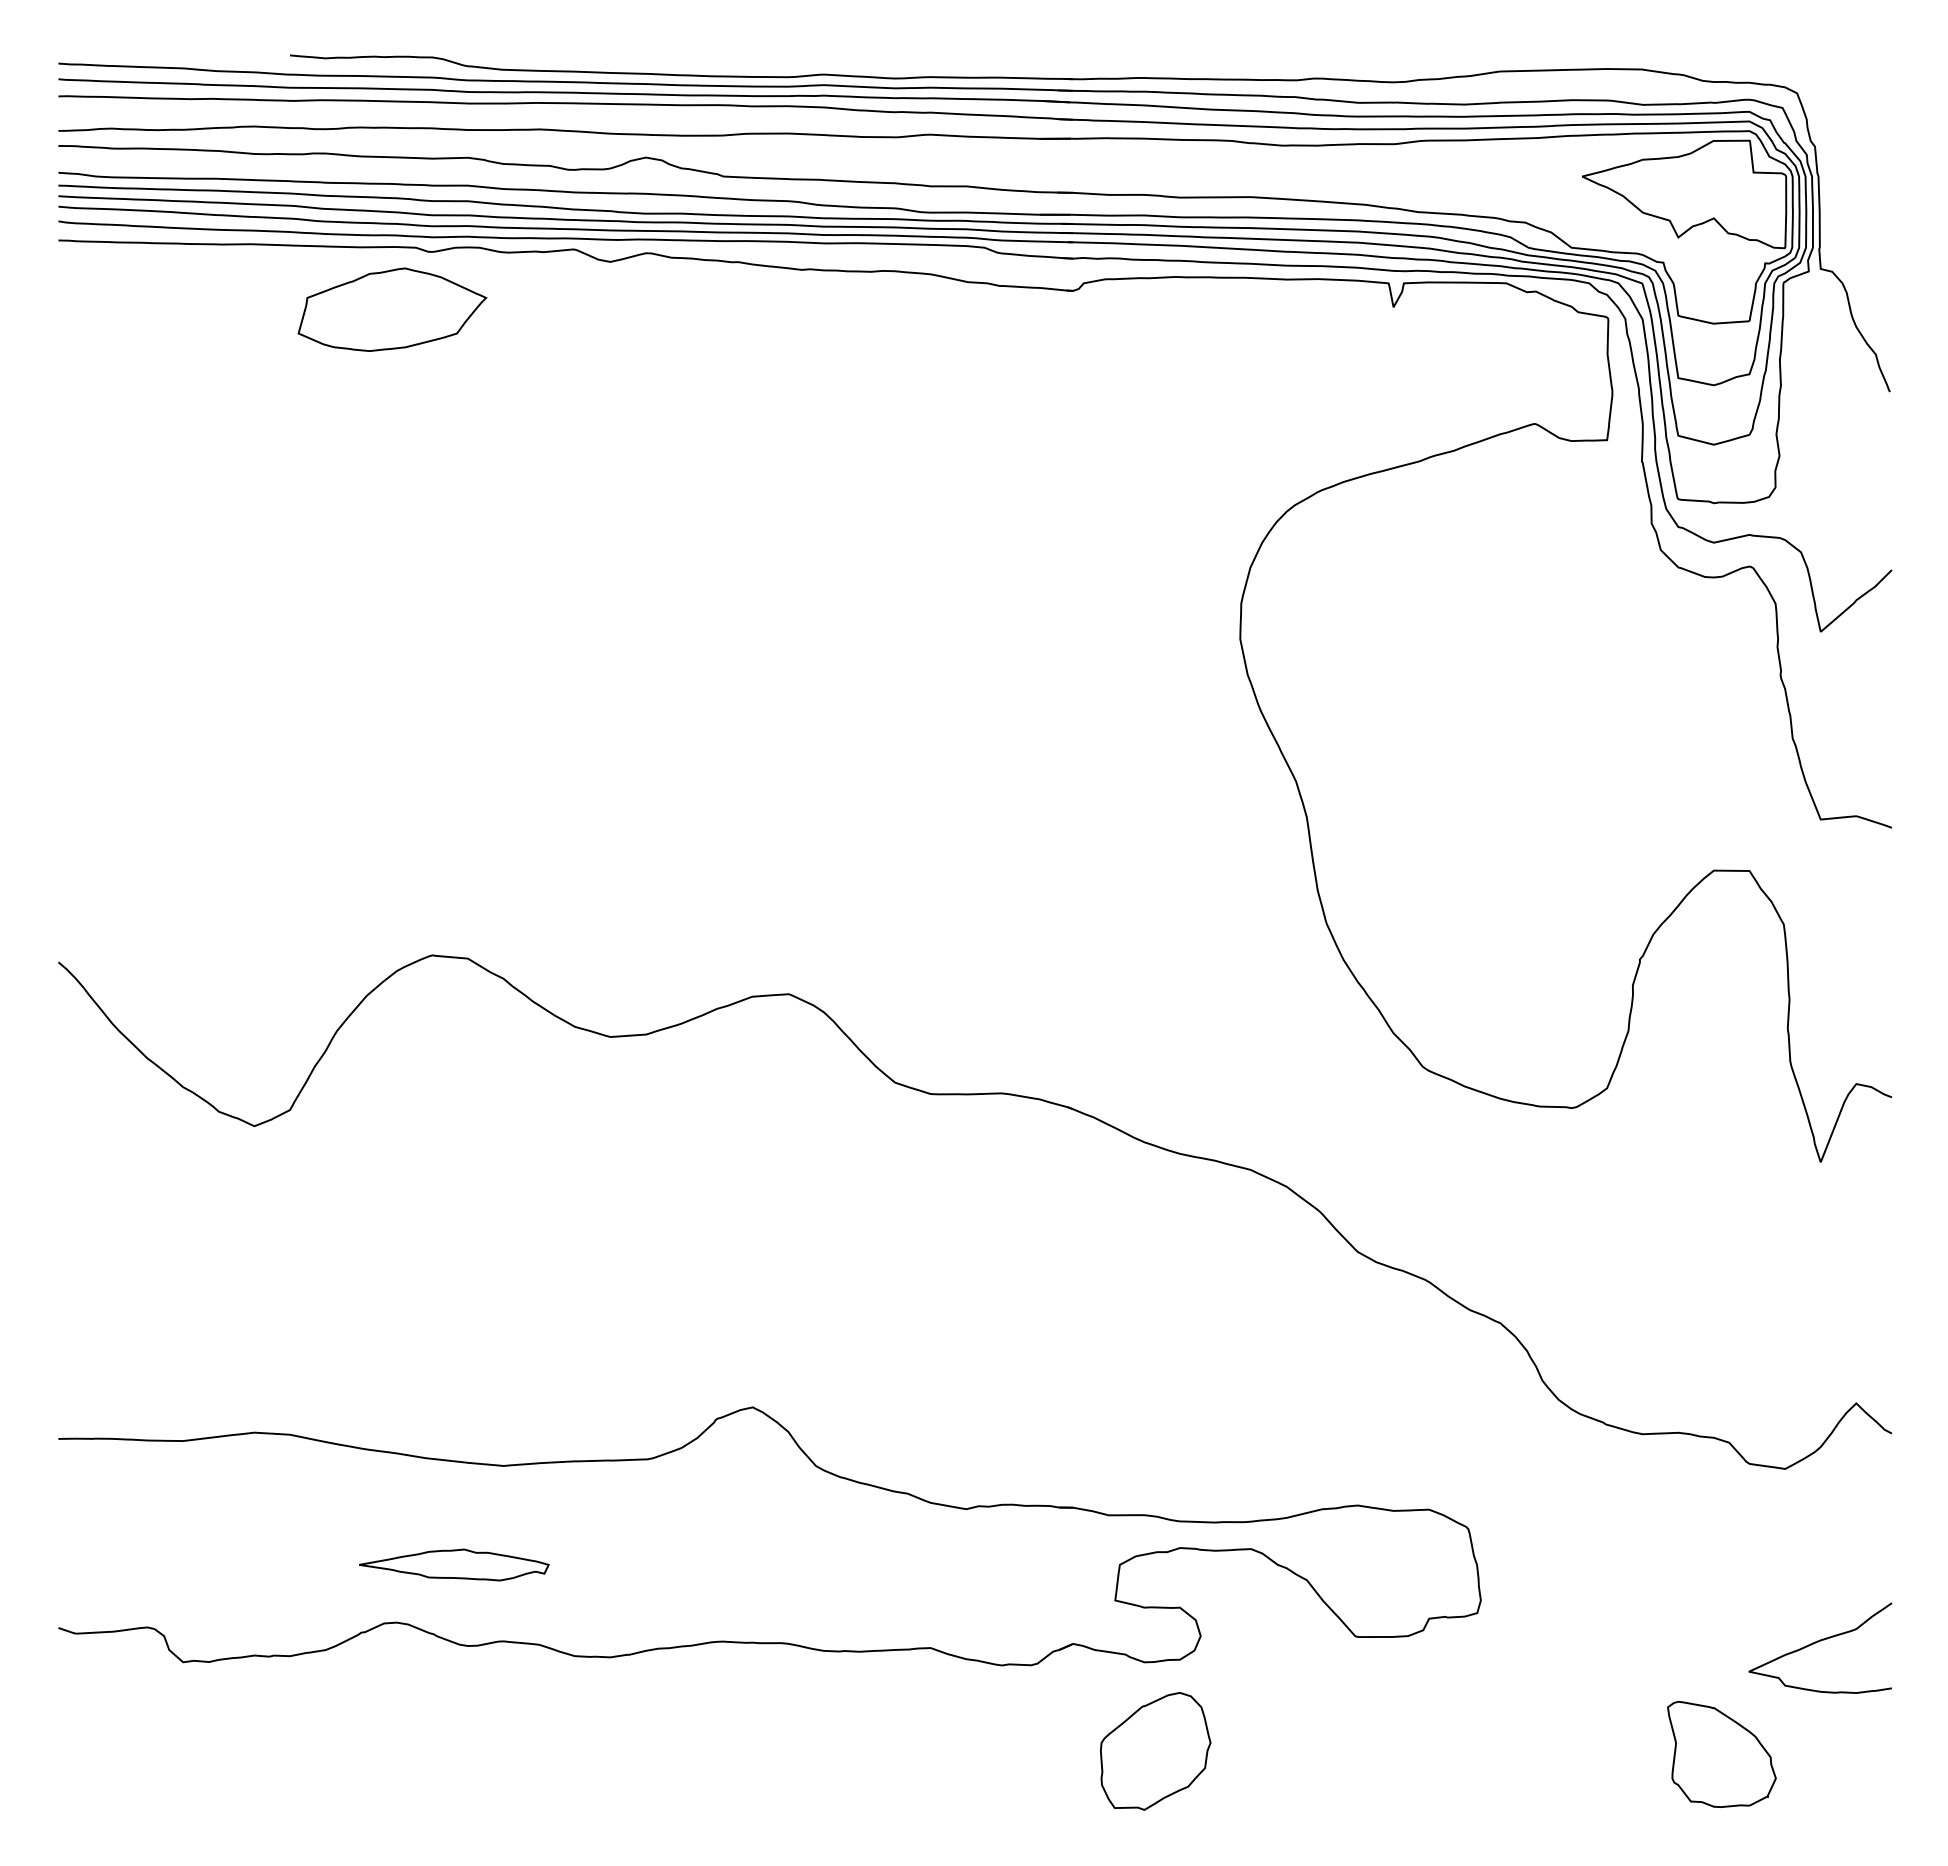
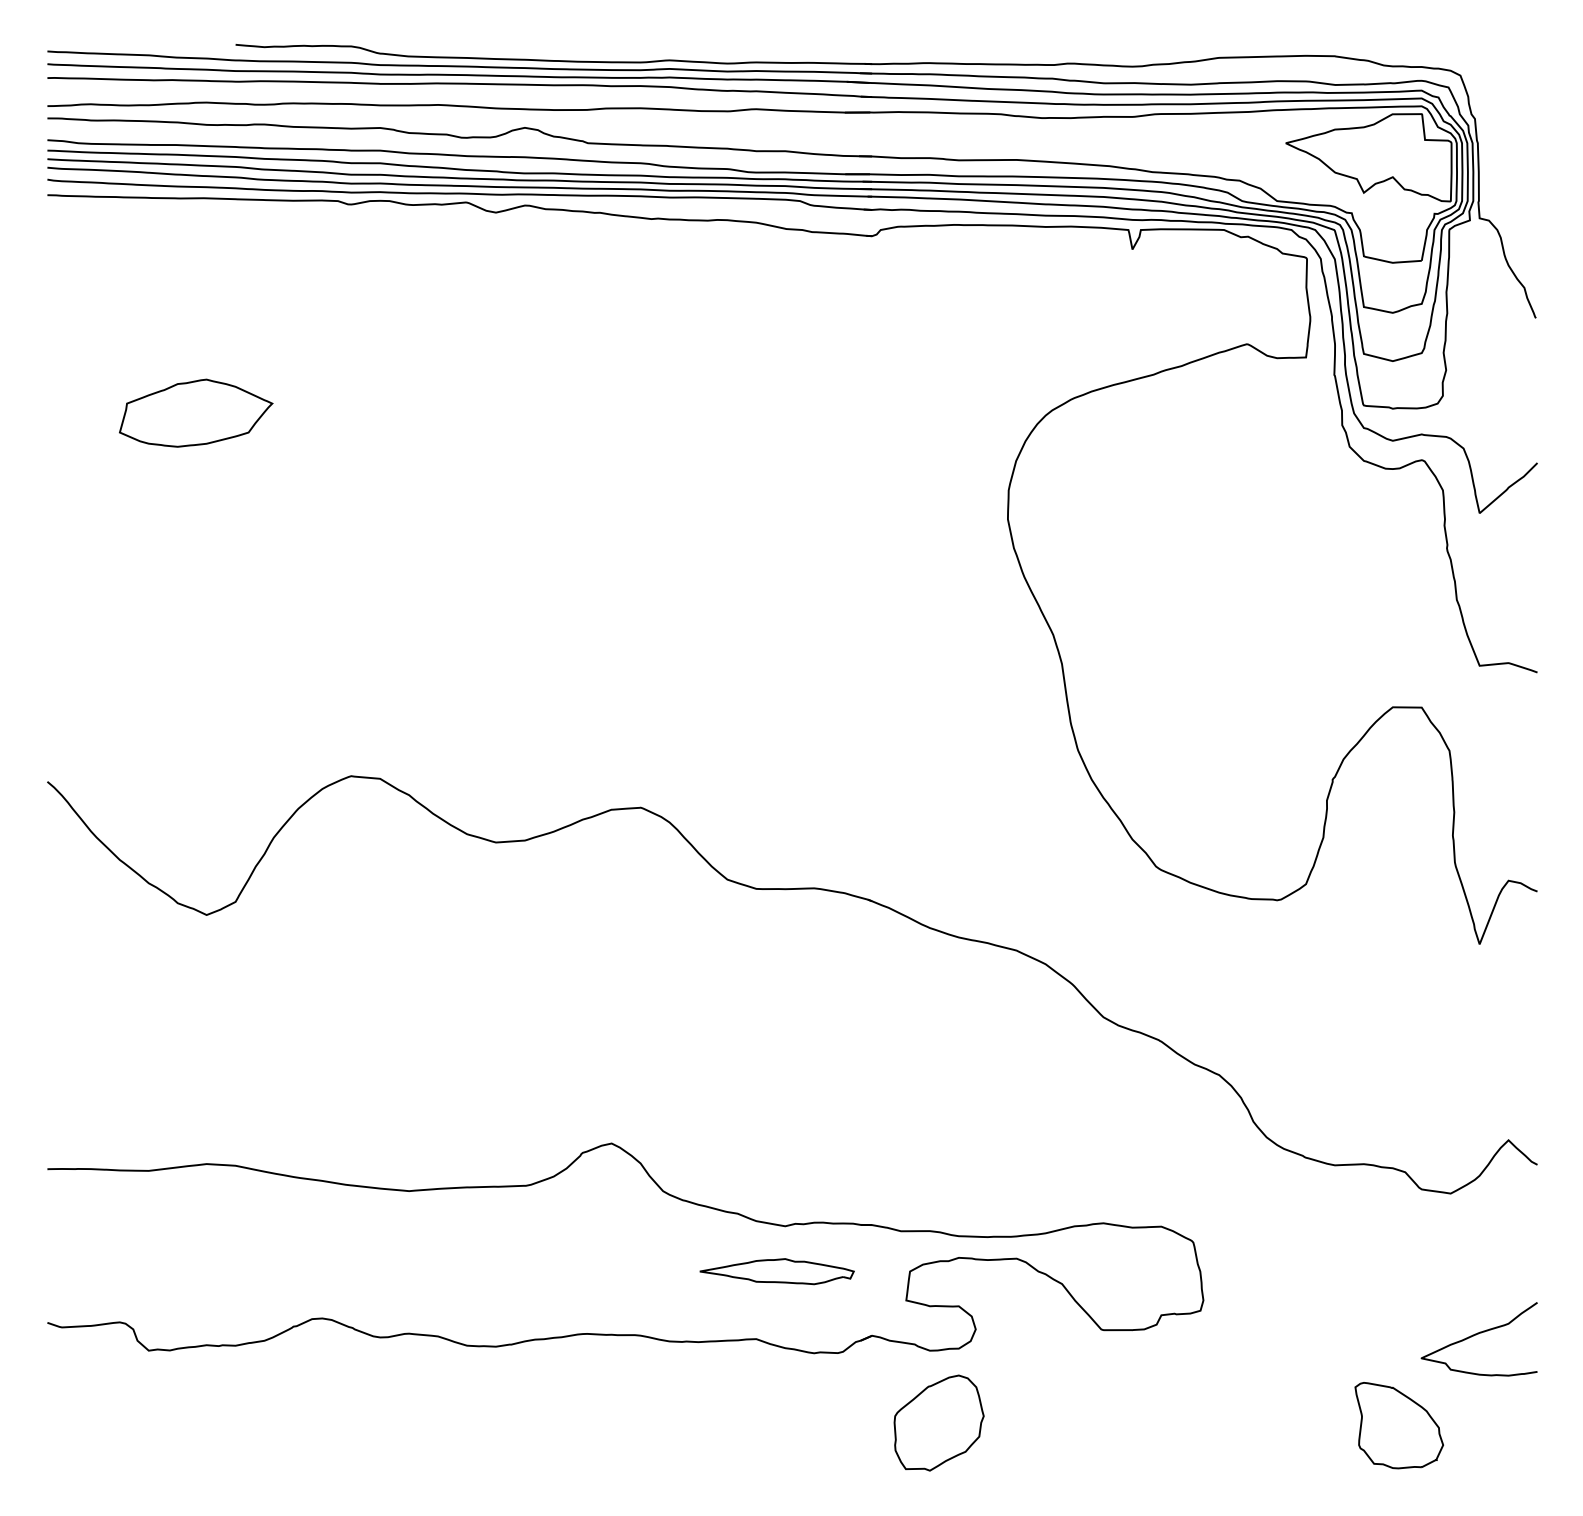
part: (392, 309) -> (196, 413), moved
part: (454, 1564) -> (777, 1271), moved

